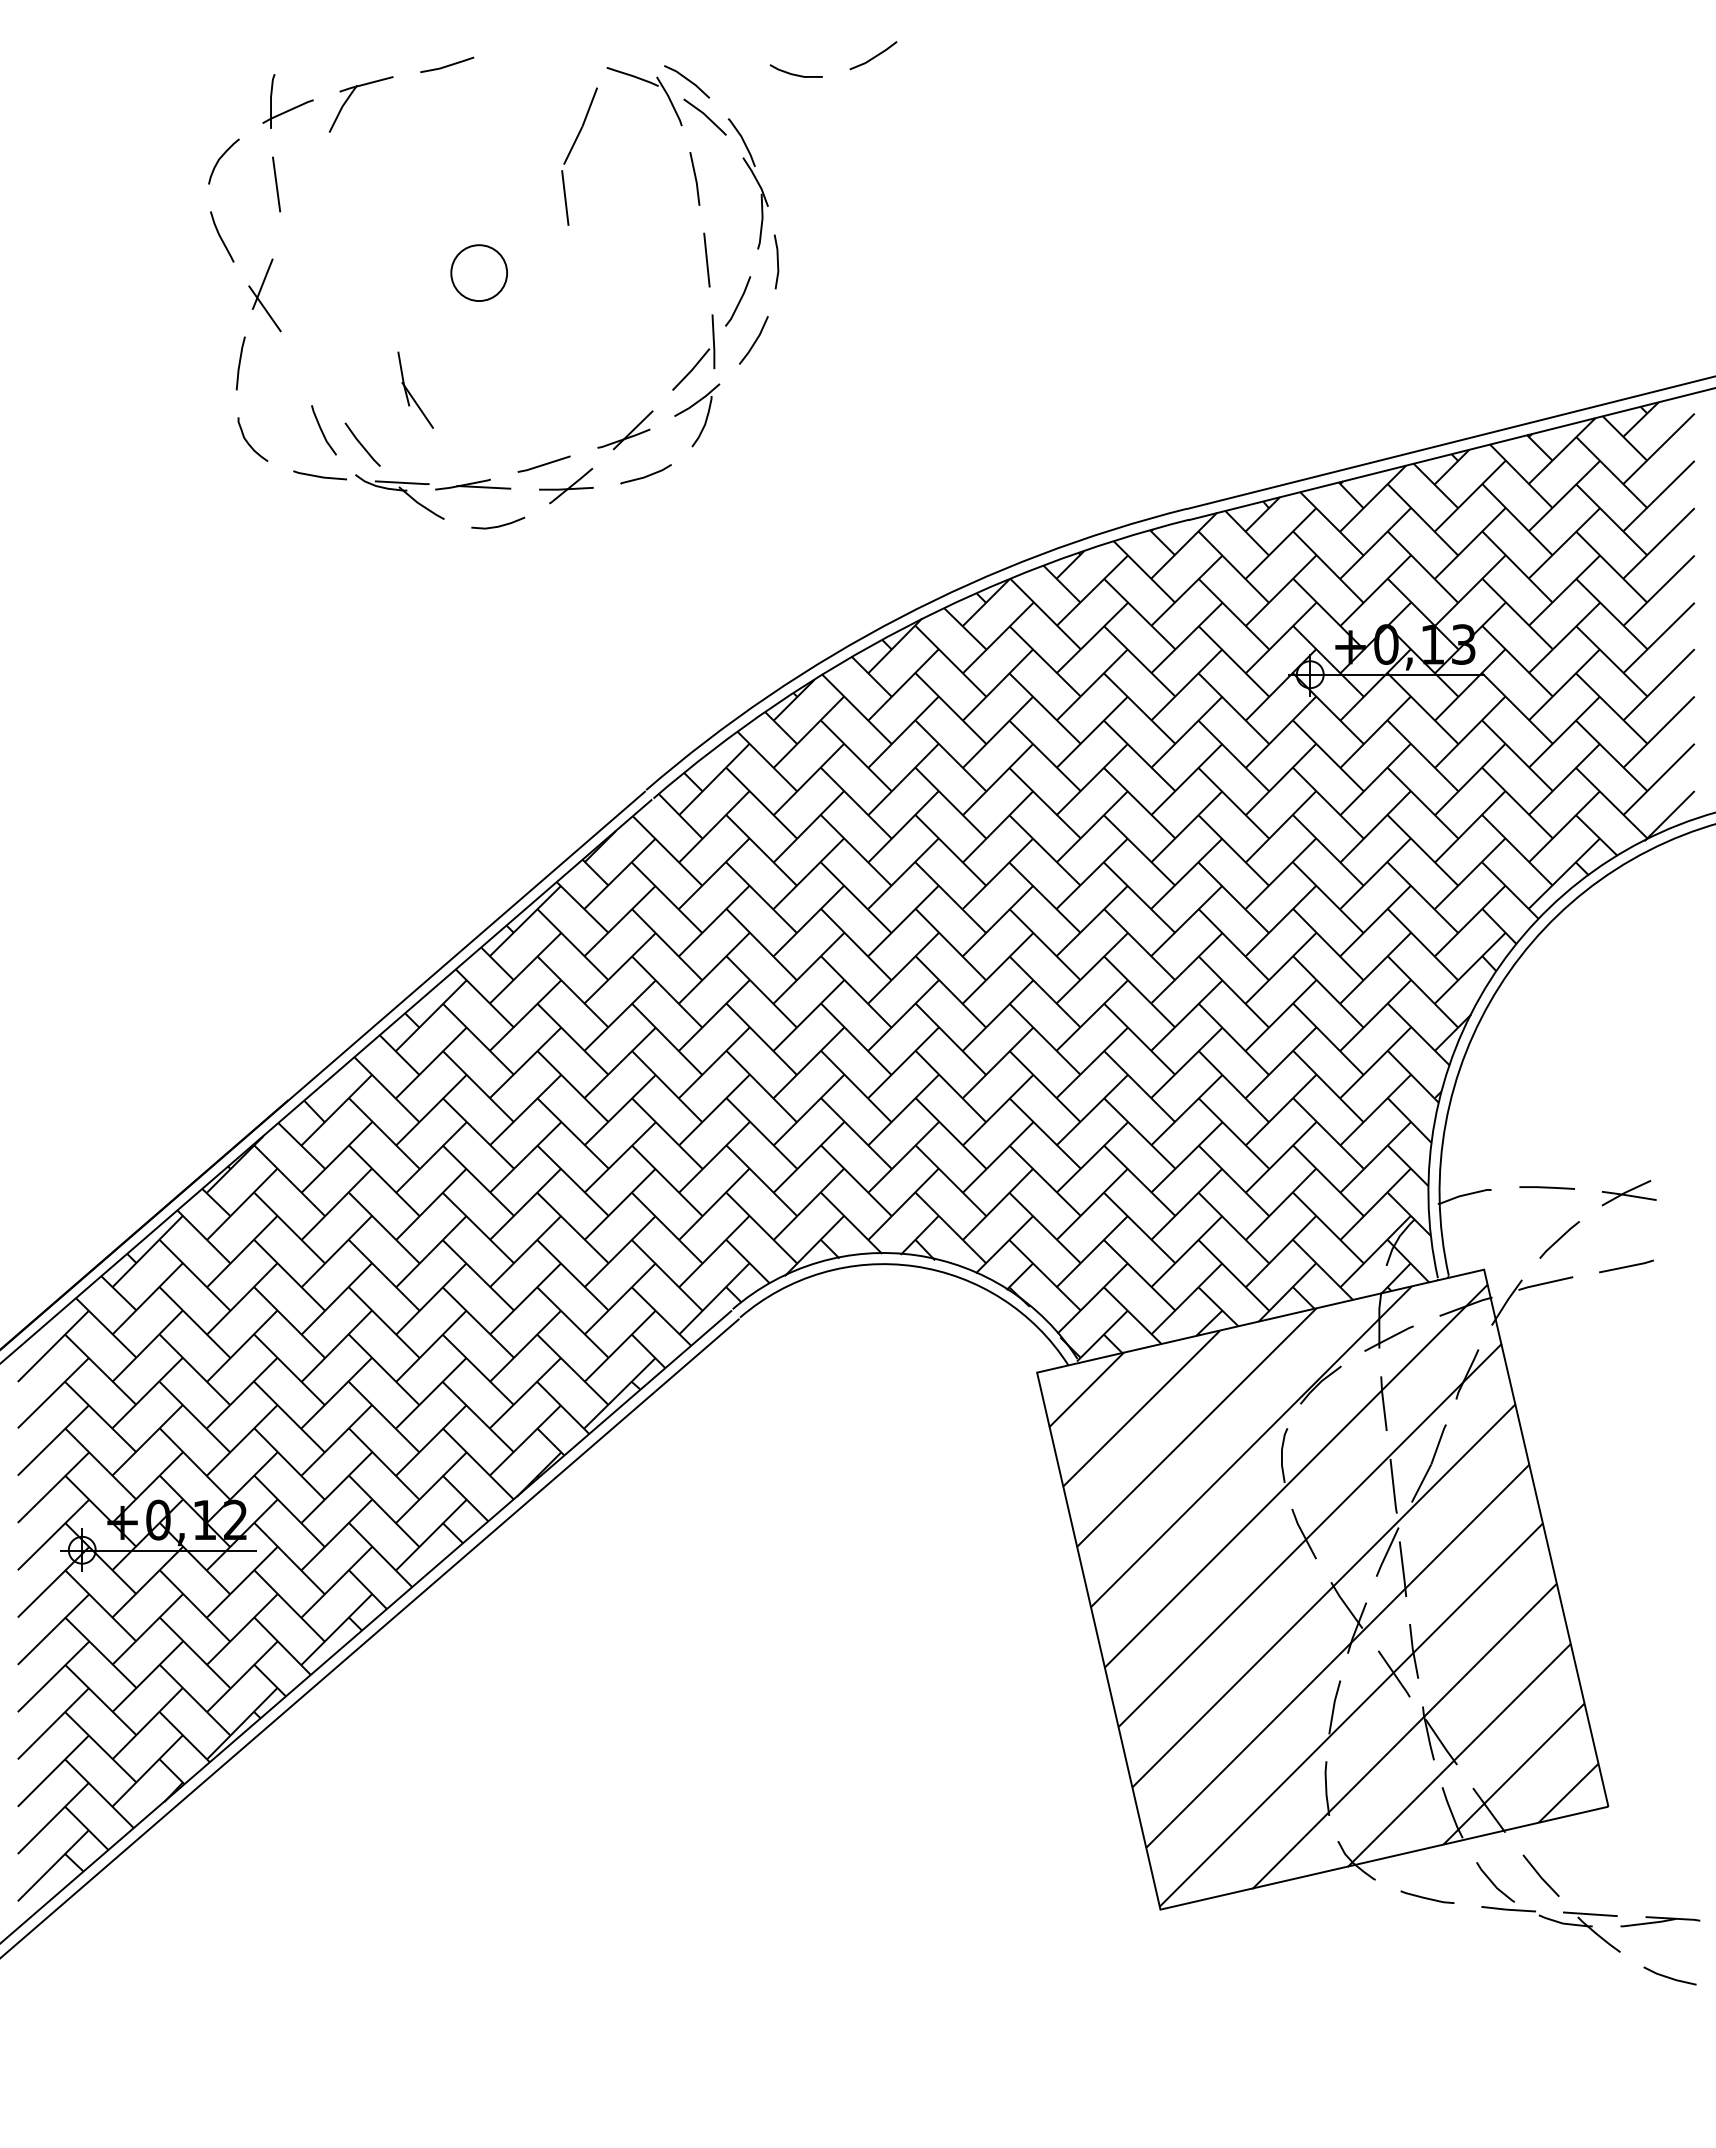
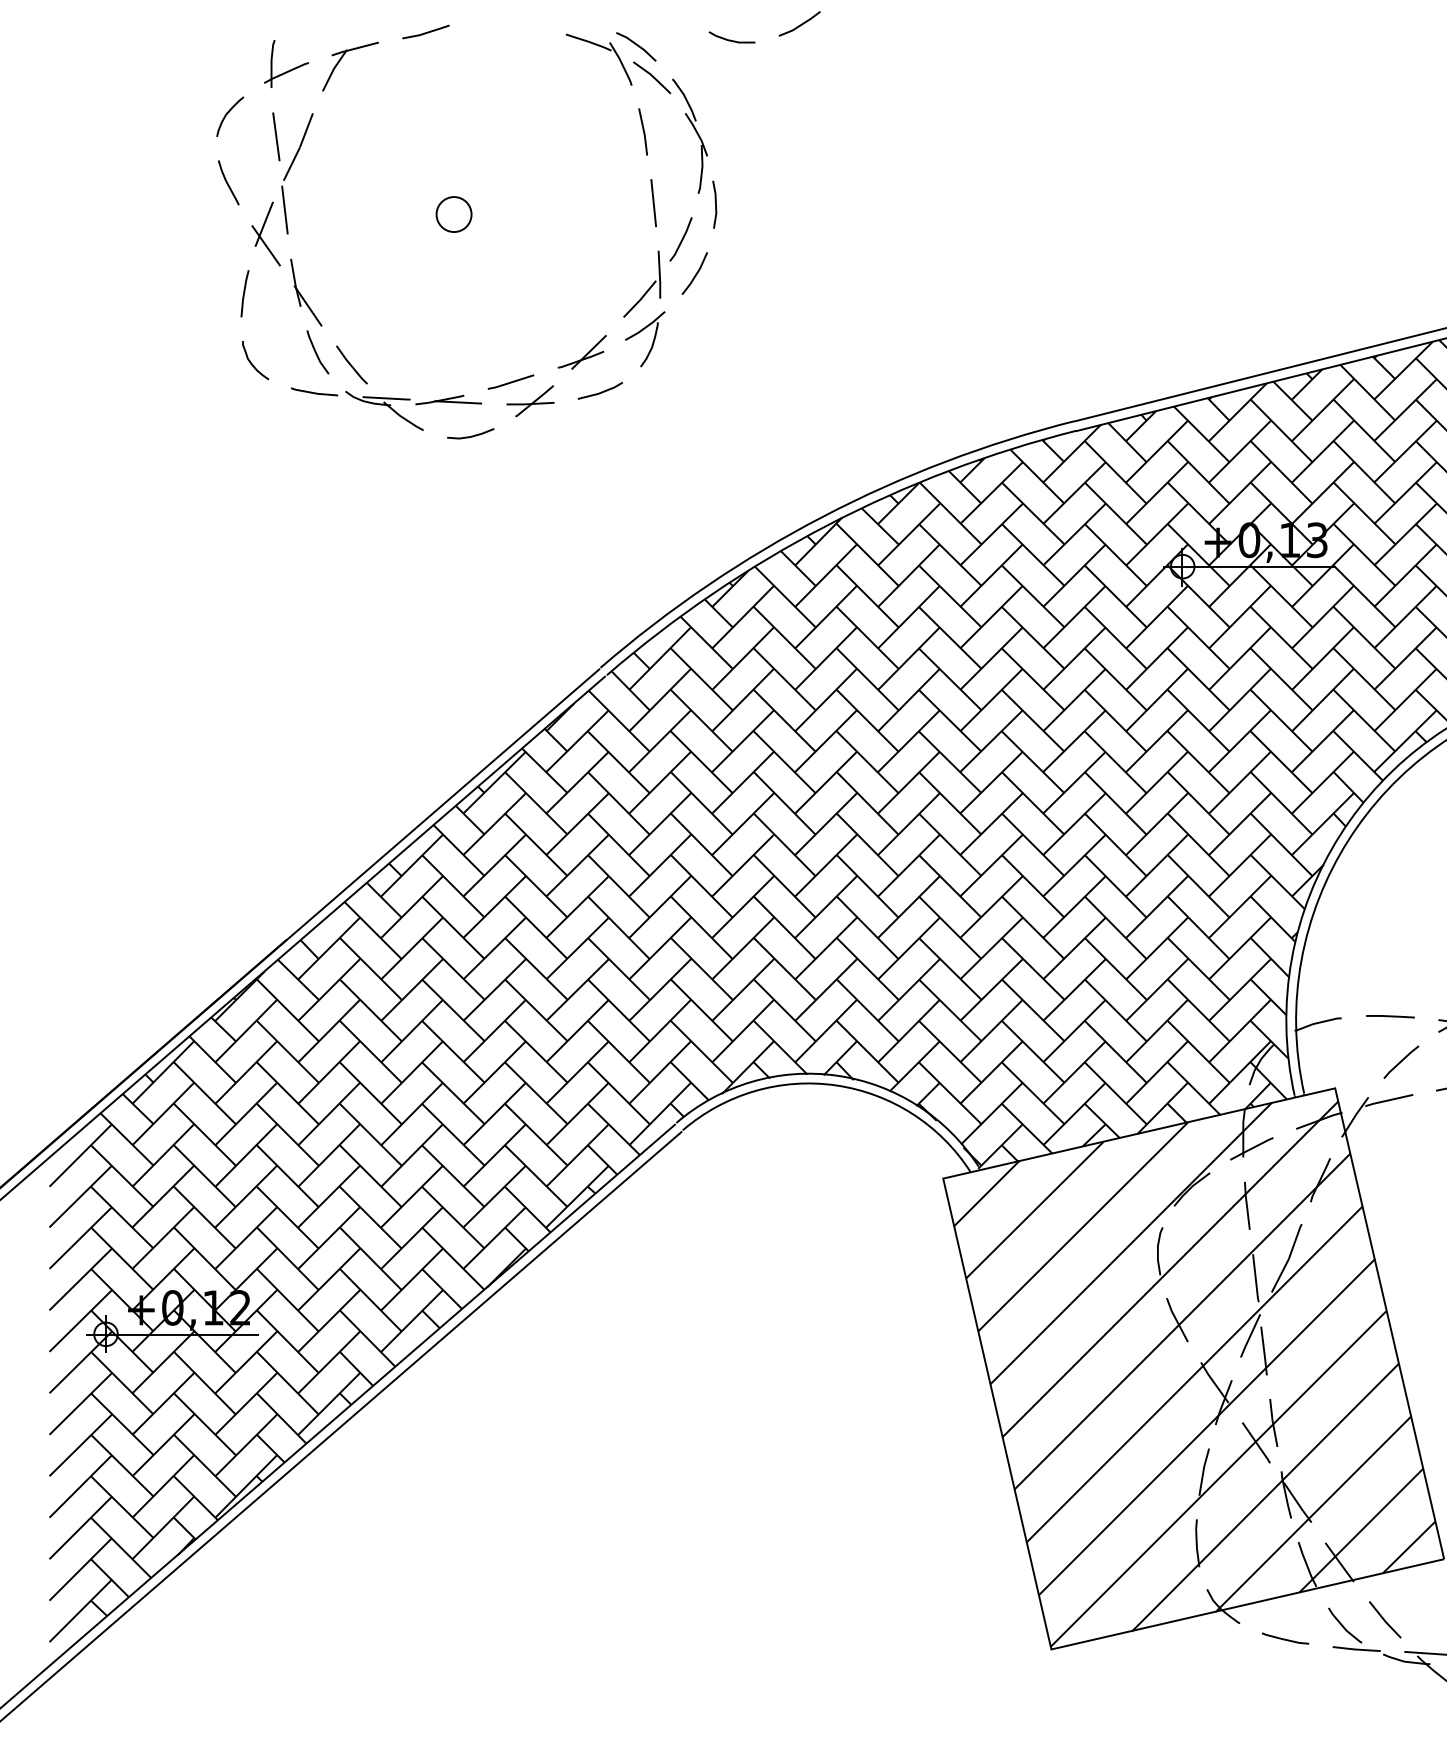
part: (571, 151) -> (290, 169), moved
circle: (479, 273) -> (454, 214), size x0.71
part: (415, 389) -> (306, 292), moved

